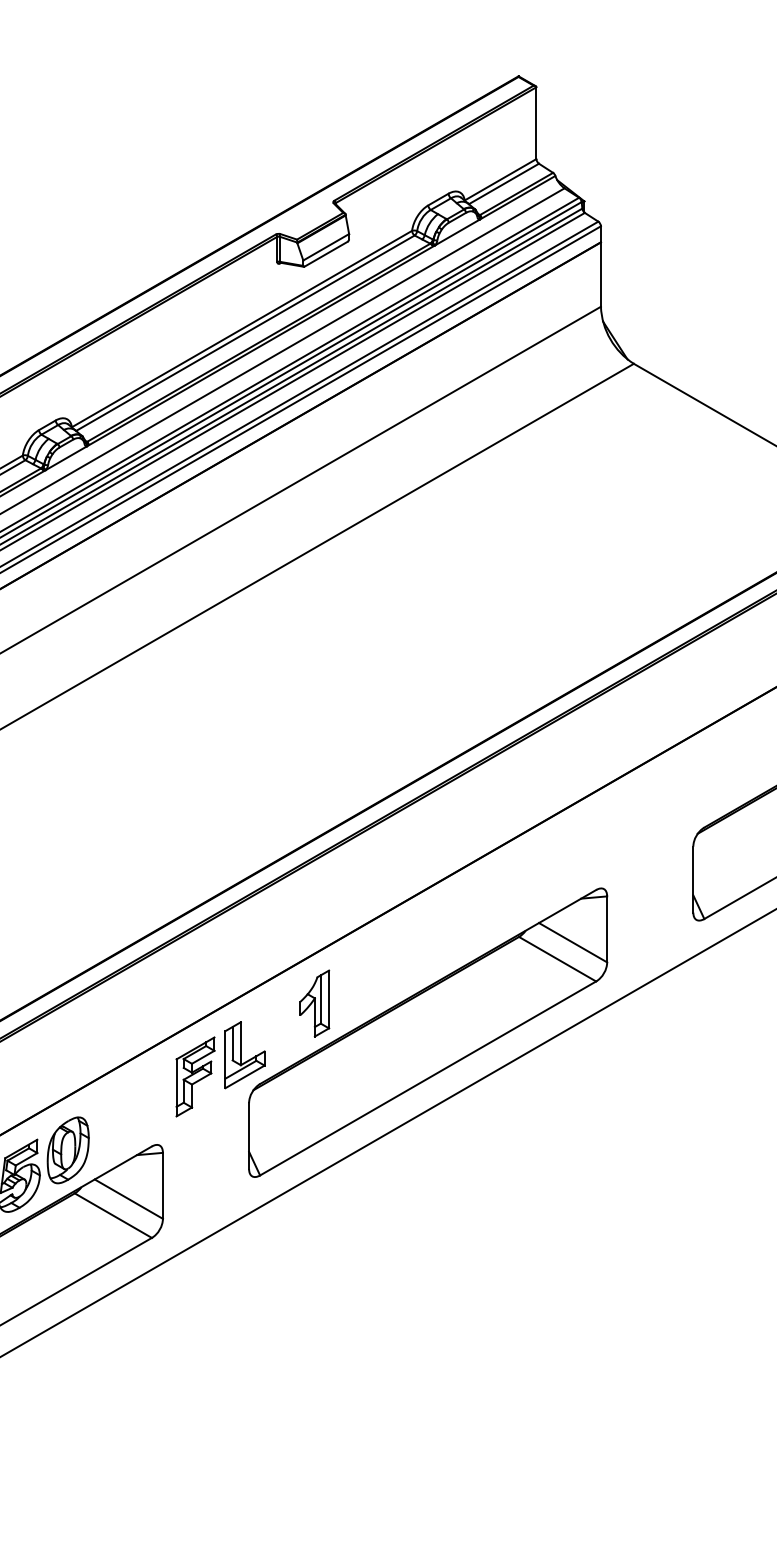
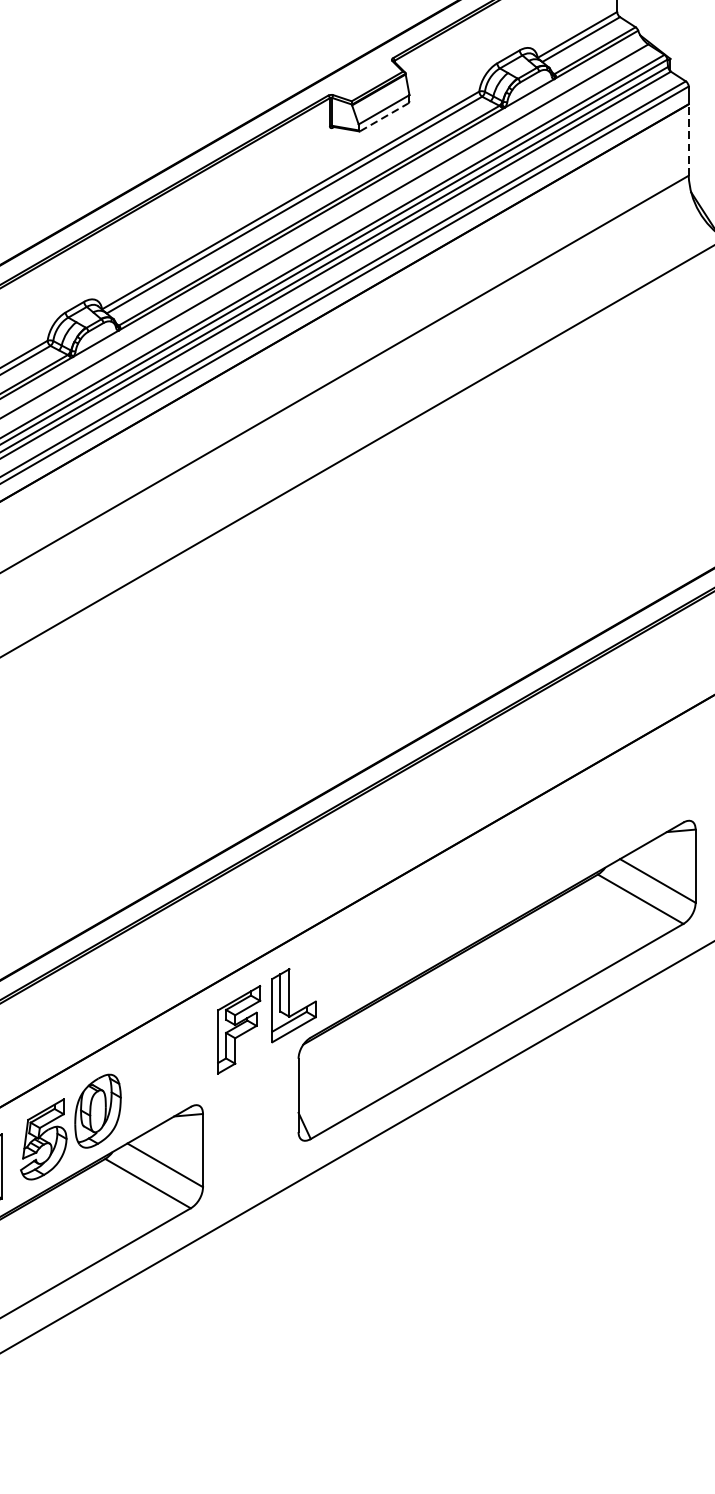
line: (326, 254) -> (384, 117), solid -> dashed
line: (600, 274) -> (688, 139), solid -> dashed
part: (314, 1003) -> (371, 948), removed

